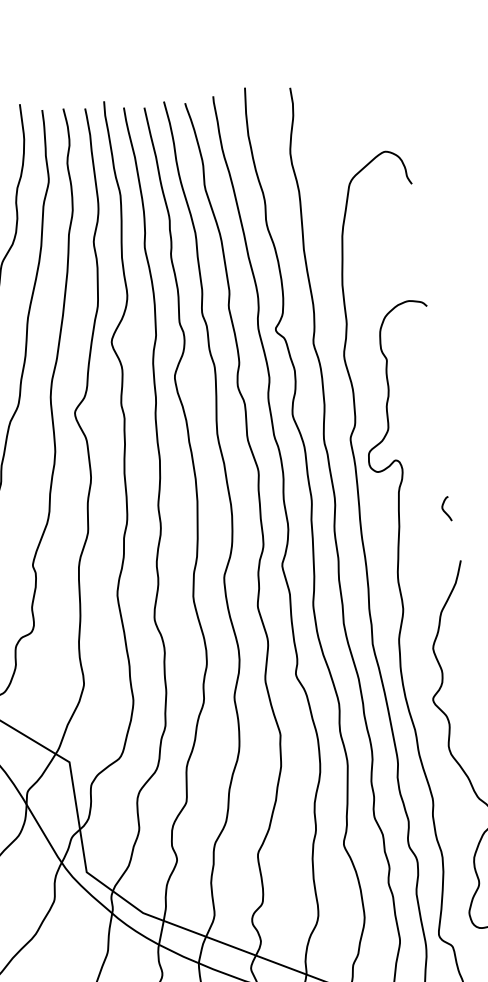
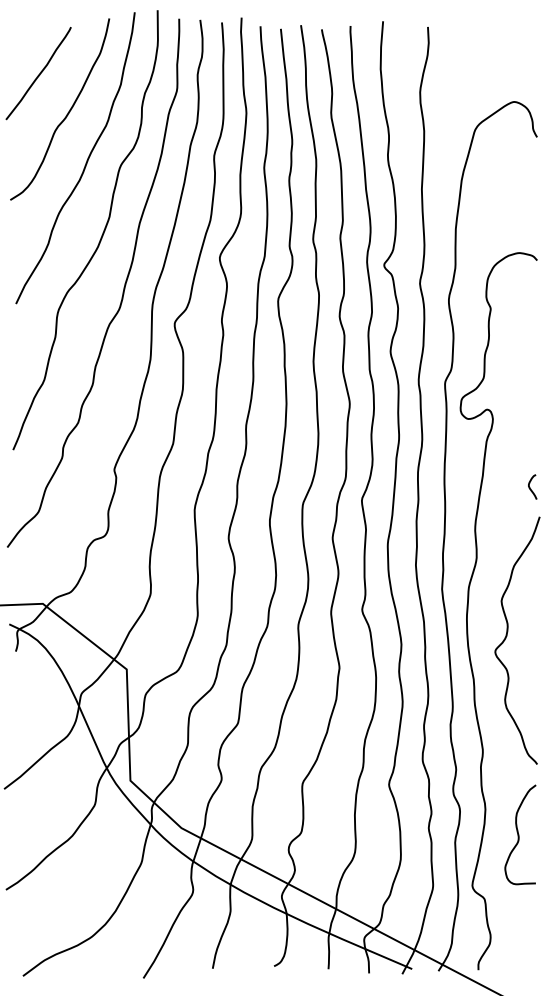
curve: (444, 509) -> (530, 487), moved

